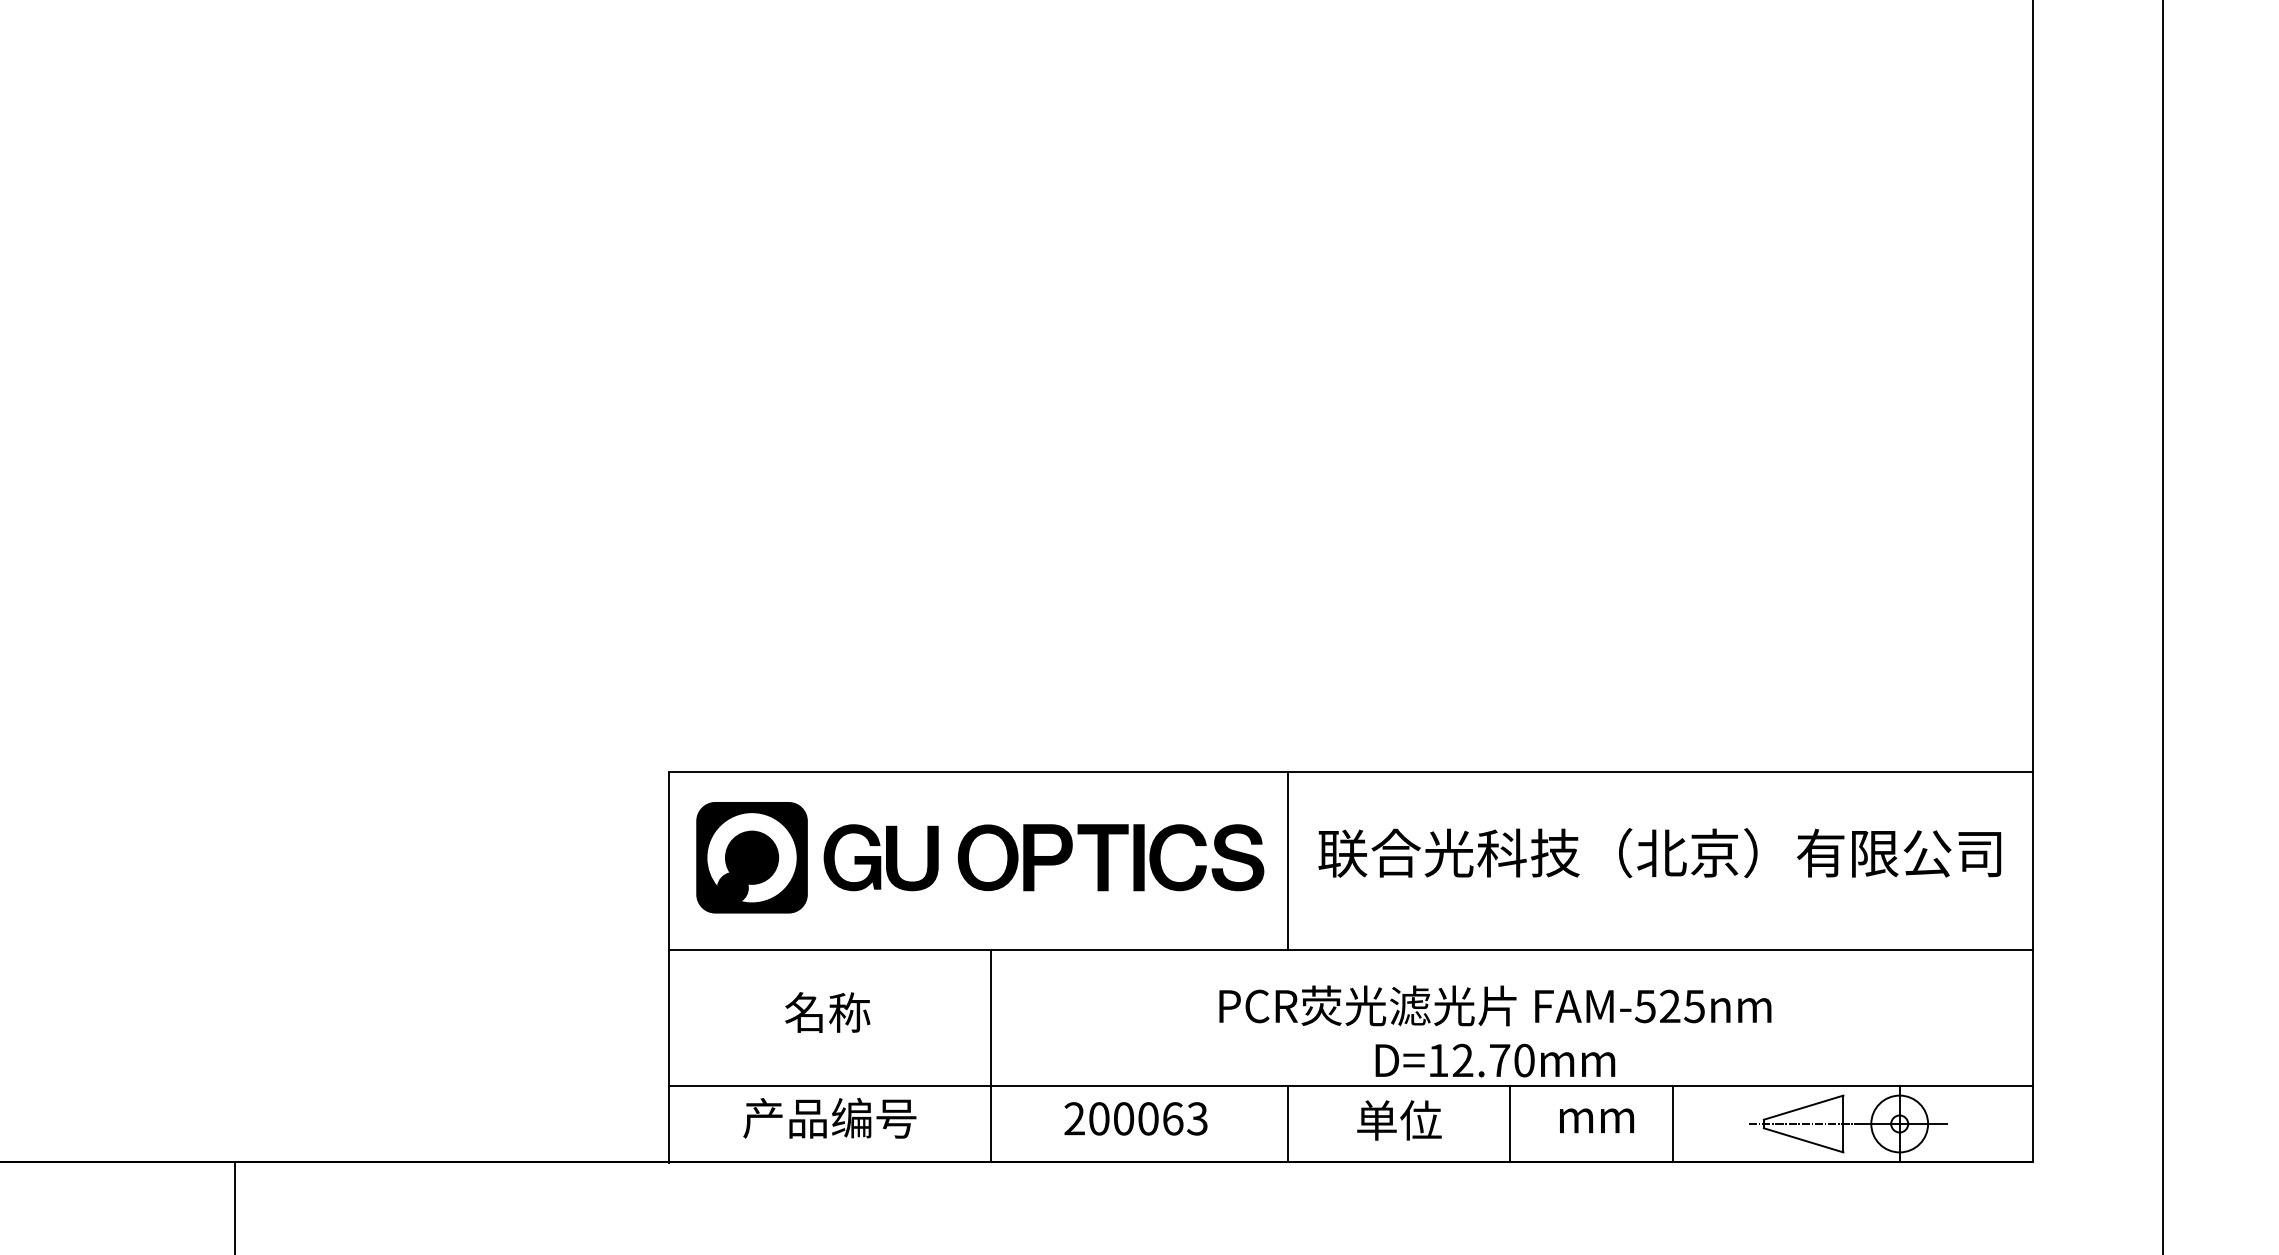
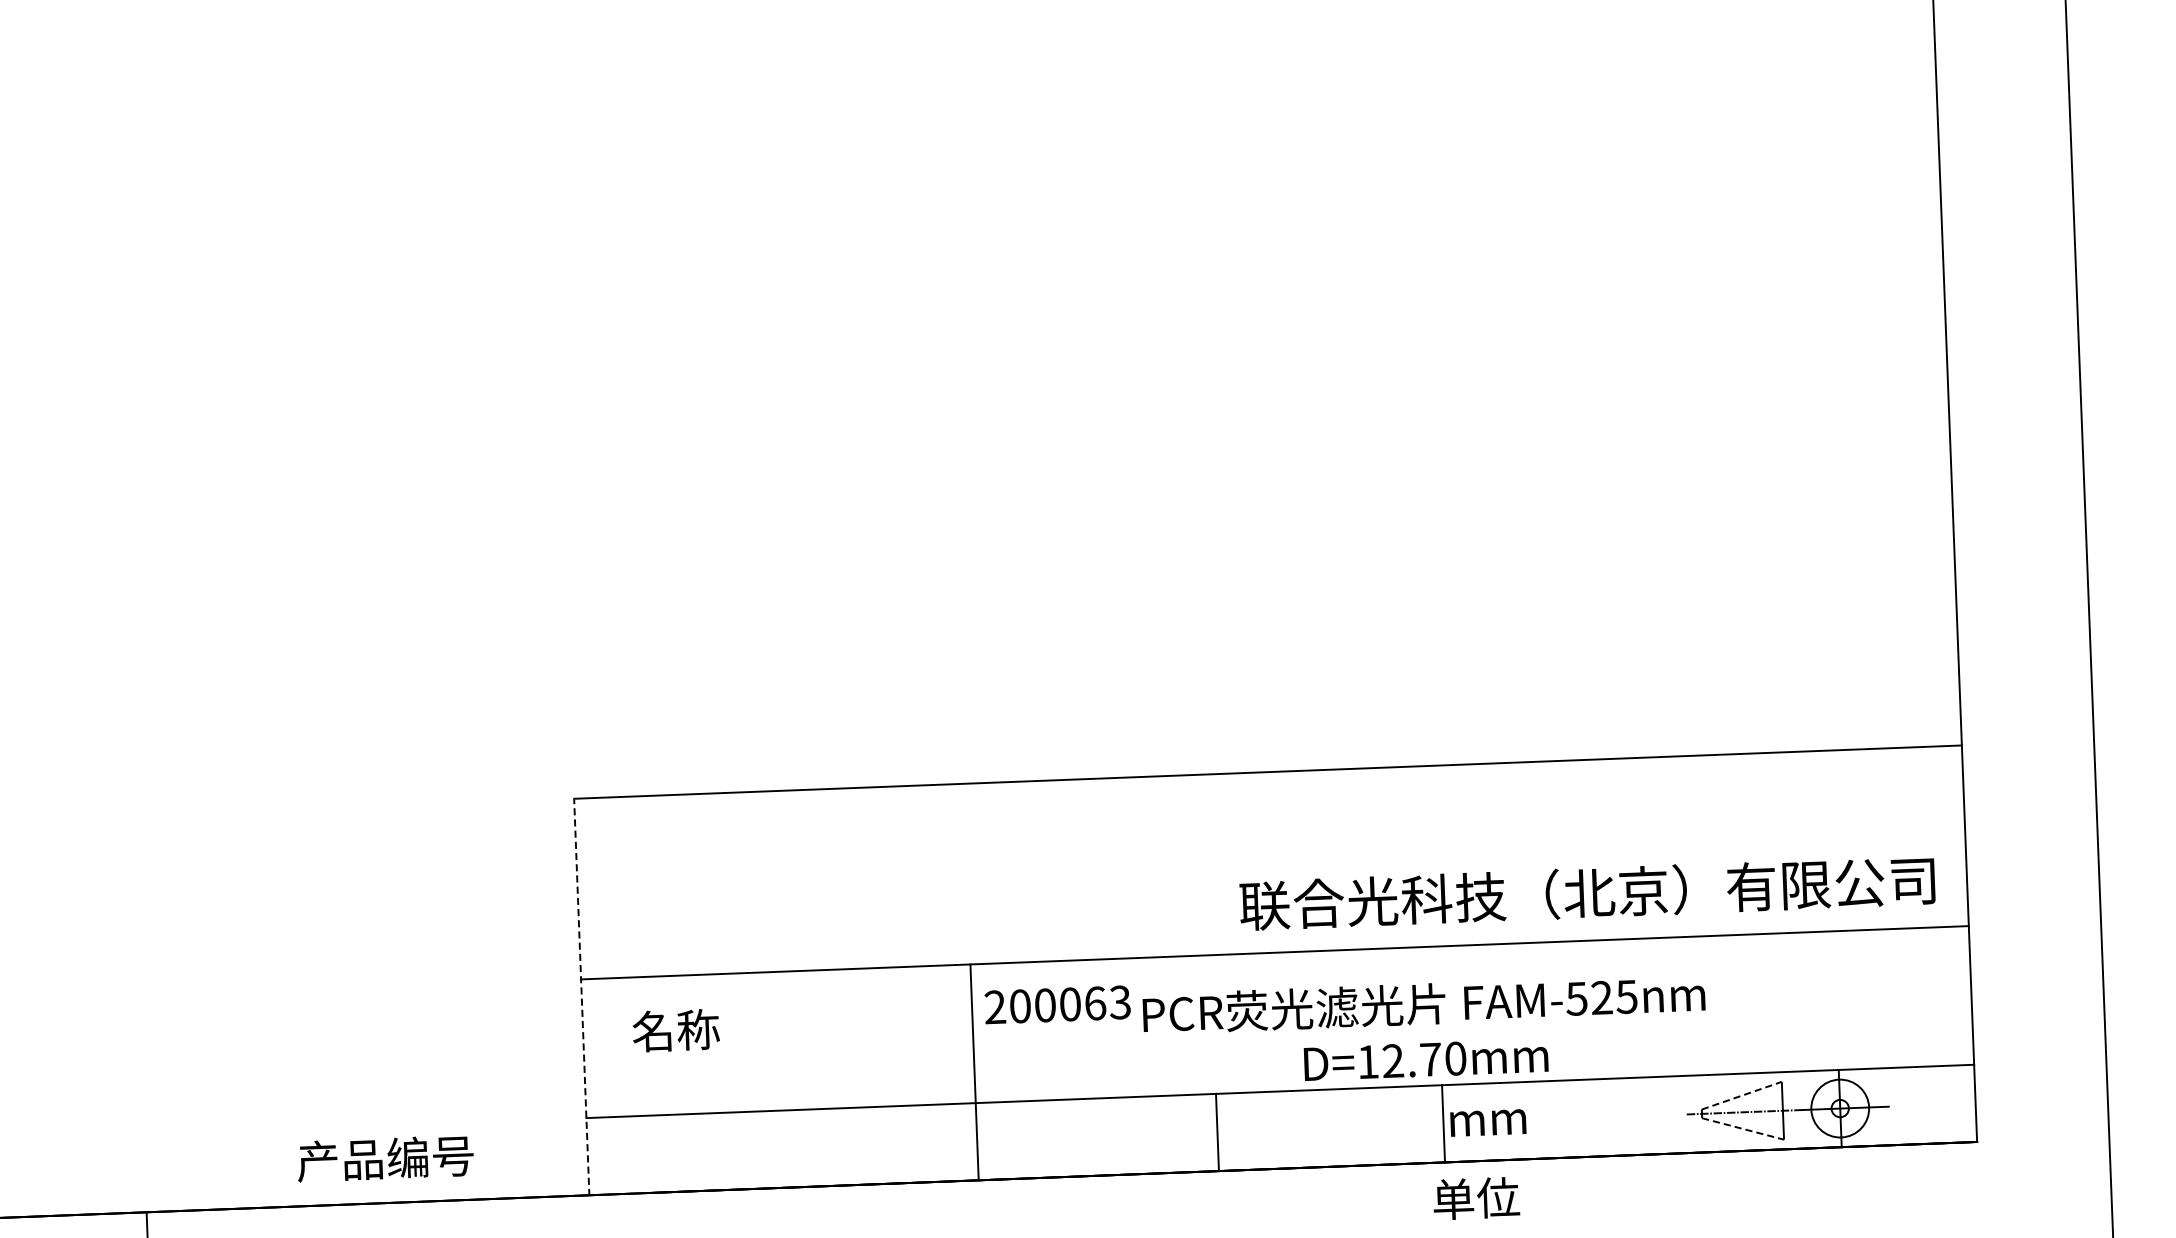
text: (1659, 853) -> (1587, 893), moved
part: (980, 857) -> (894, 873), removed
line: (1287, 860) -> (1206, 864), removed
line: (669, 967) -> (581, 997), solid -> dashed
text: (827, 1012) -> (675, 1030), moved
line: (990, 1055) -> (974, 1072), moved
line: (1803, 1107) -> (1741, 1095), solid -> dashed
text: (829, 1117) -> (385, 1157), moved
text: (1135, 1118) -> (1057, 1004), moved
text: (1399, 1120) -> (1476, 1198), moved
text: (1596, 1120) -> (1487, 1122), moved
line: (1673, 1123) -> (1609, 1116), removed
line: (1803, 1140) -> (1742, 1129), solid -> dashed

